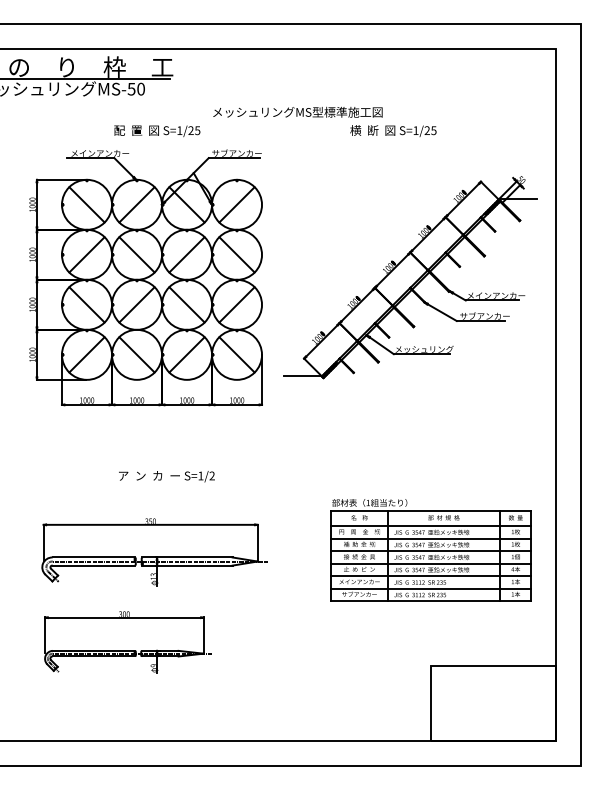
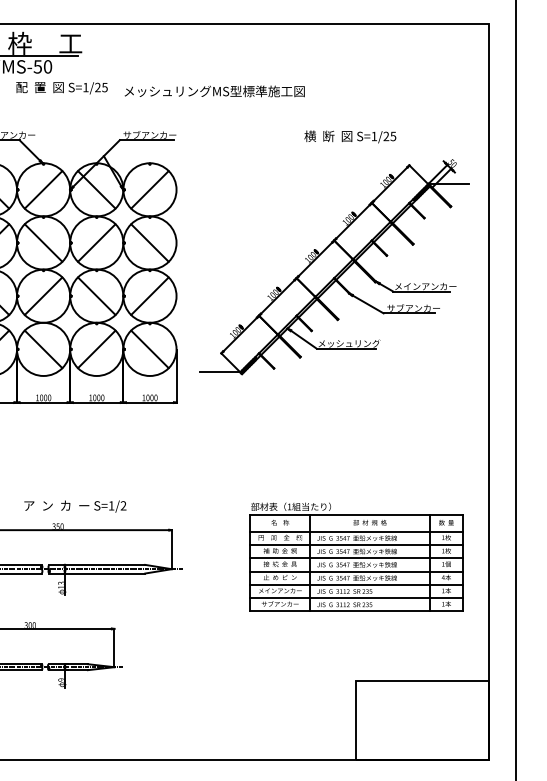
text: (393, 130) -> (350, 136), moved
text: (157, 131) -> (62, 88), moved
text: (166, 476) -> (74, 506), moved

